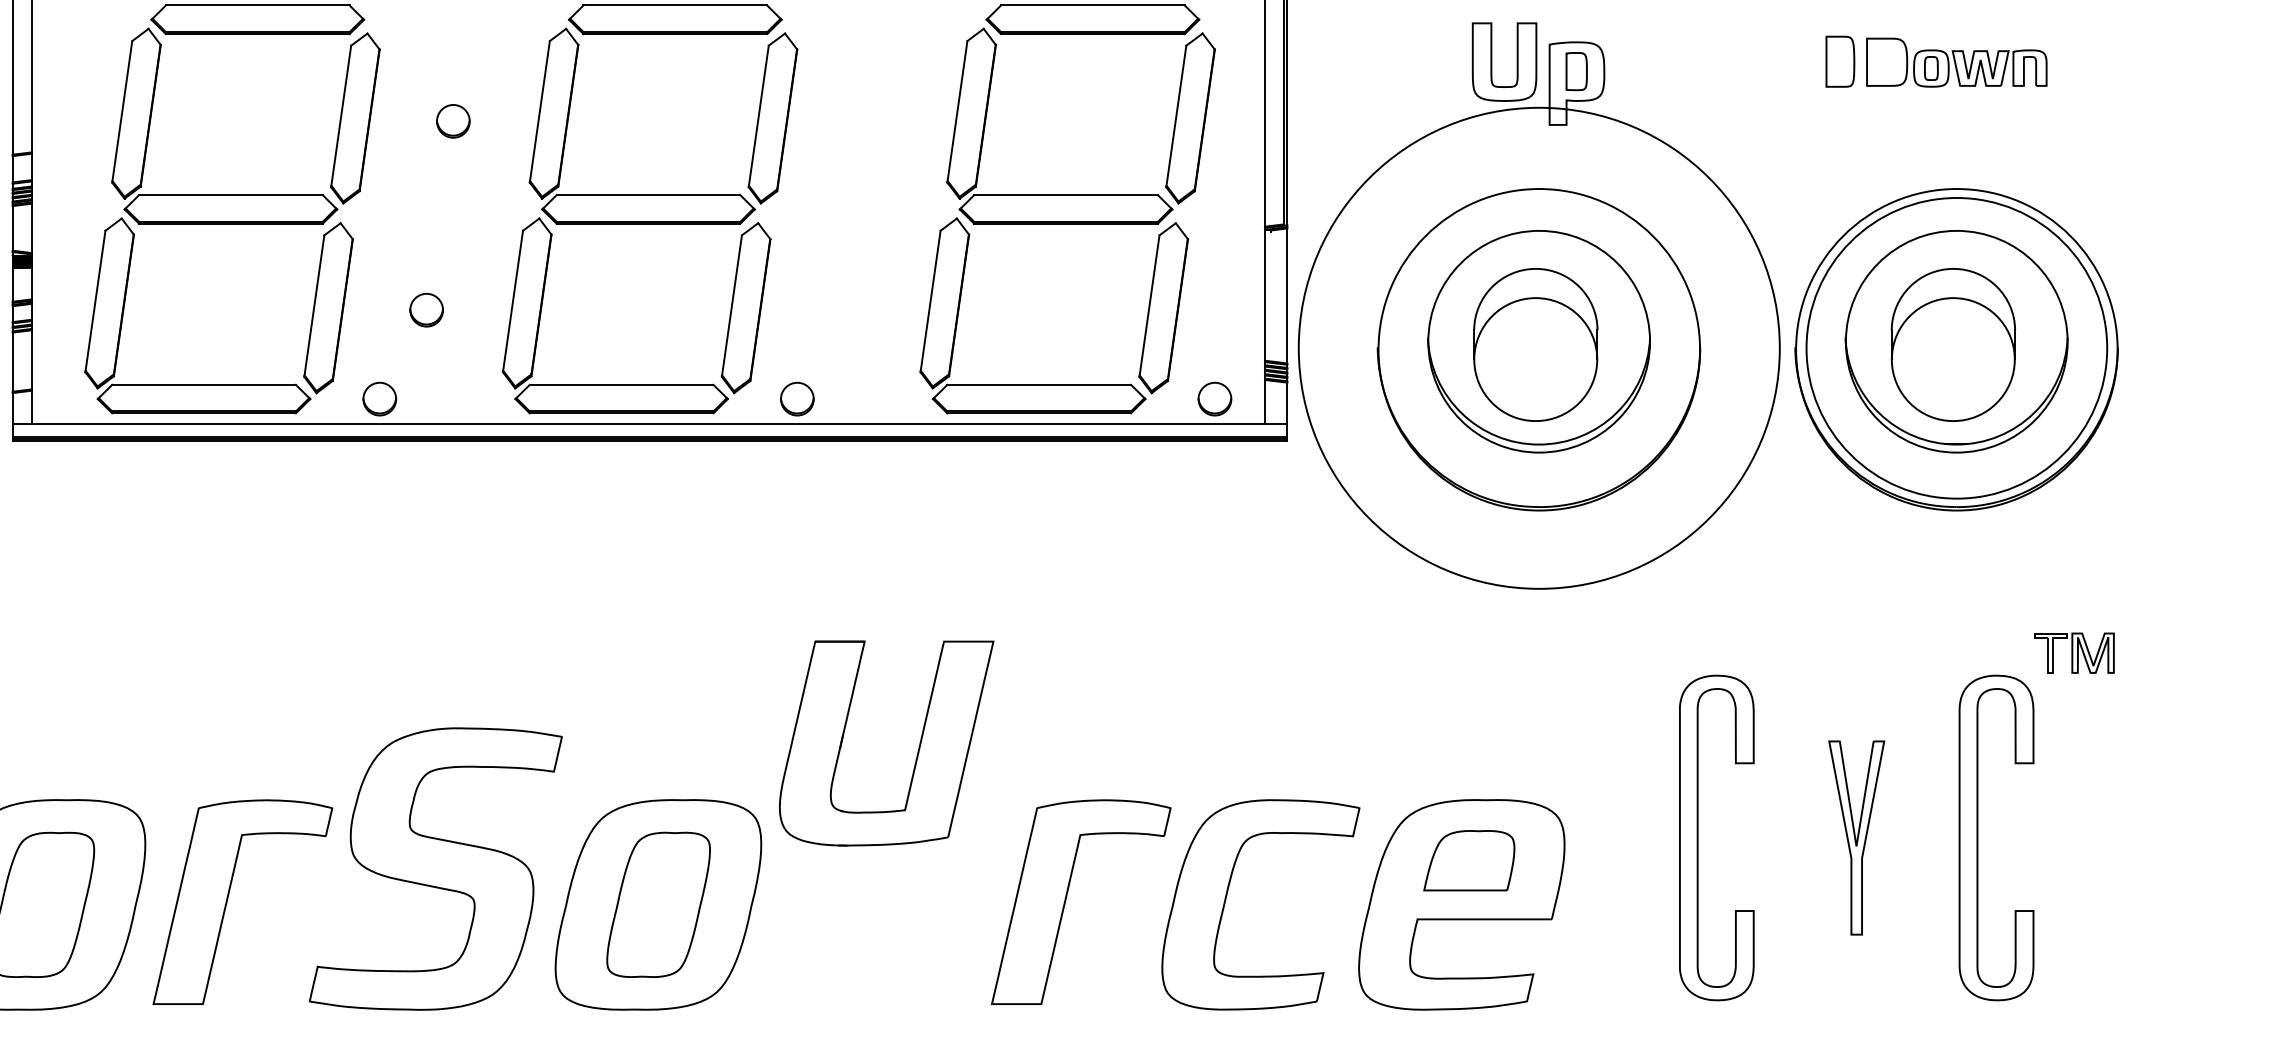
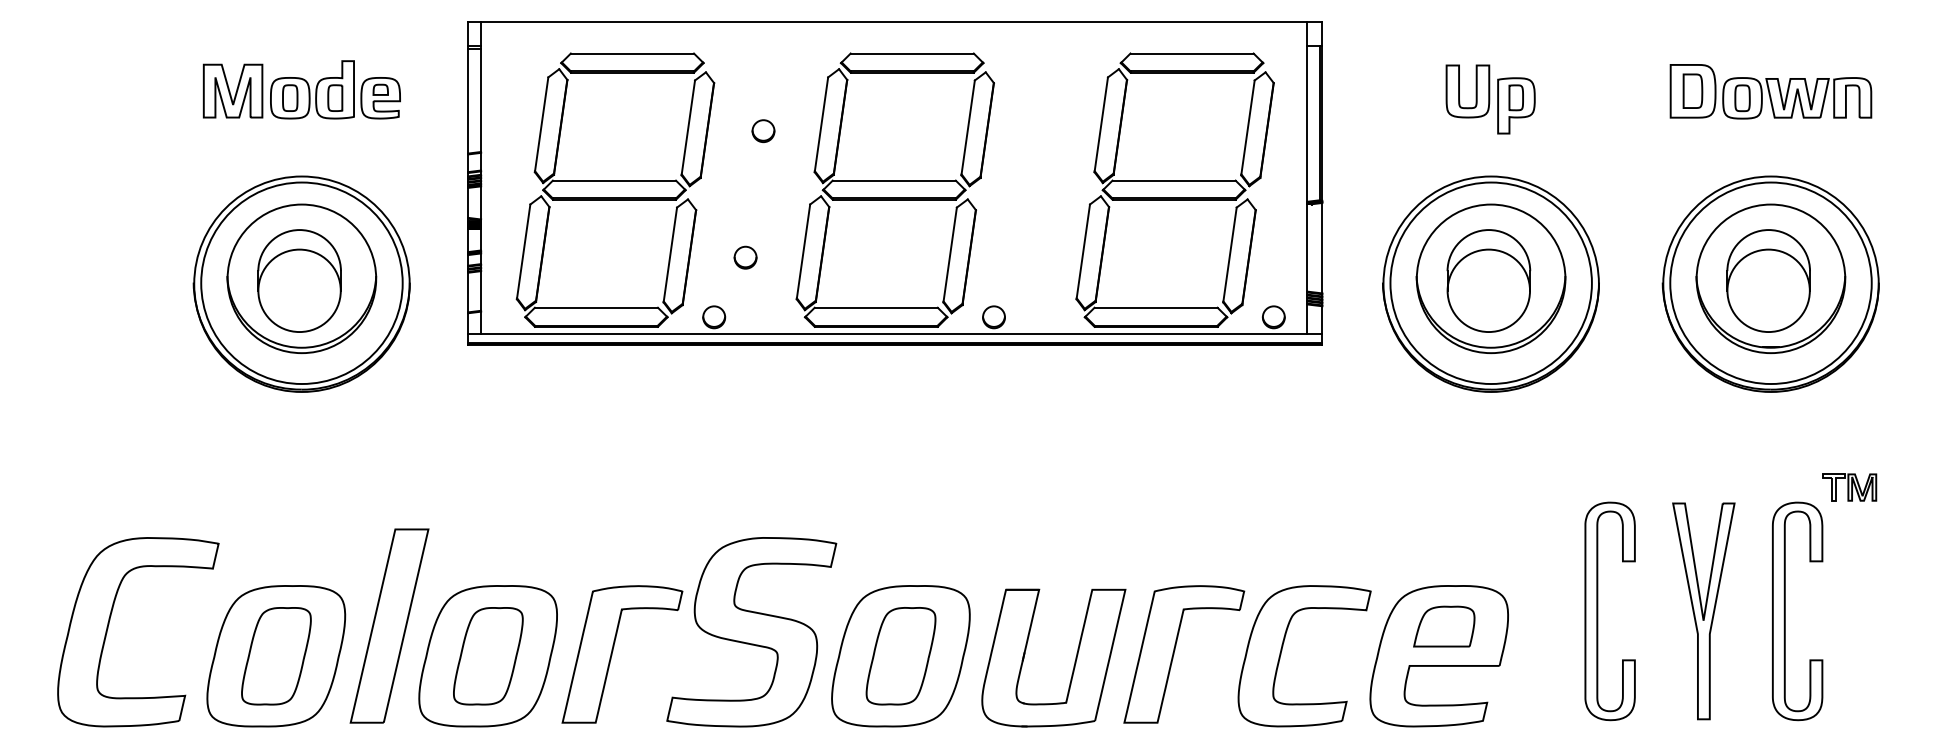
part: (1956, 62) -> (1770, 91), size x1.67
circle: (1538, 348) -> (1490, 283), size x0.62
part: (917, 748) -> (1074, 661), moved
part: (1856, 838) -> (1703, 611), size x1.67

